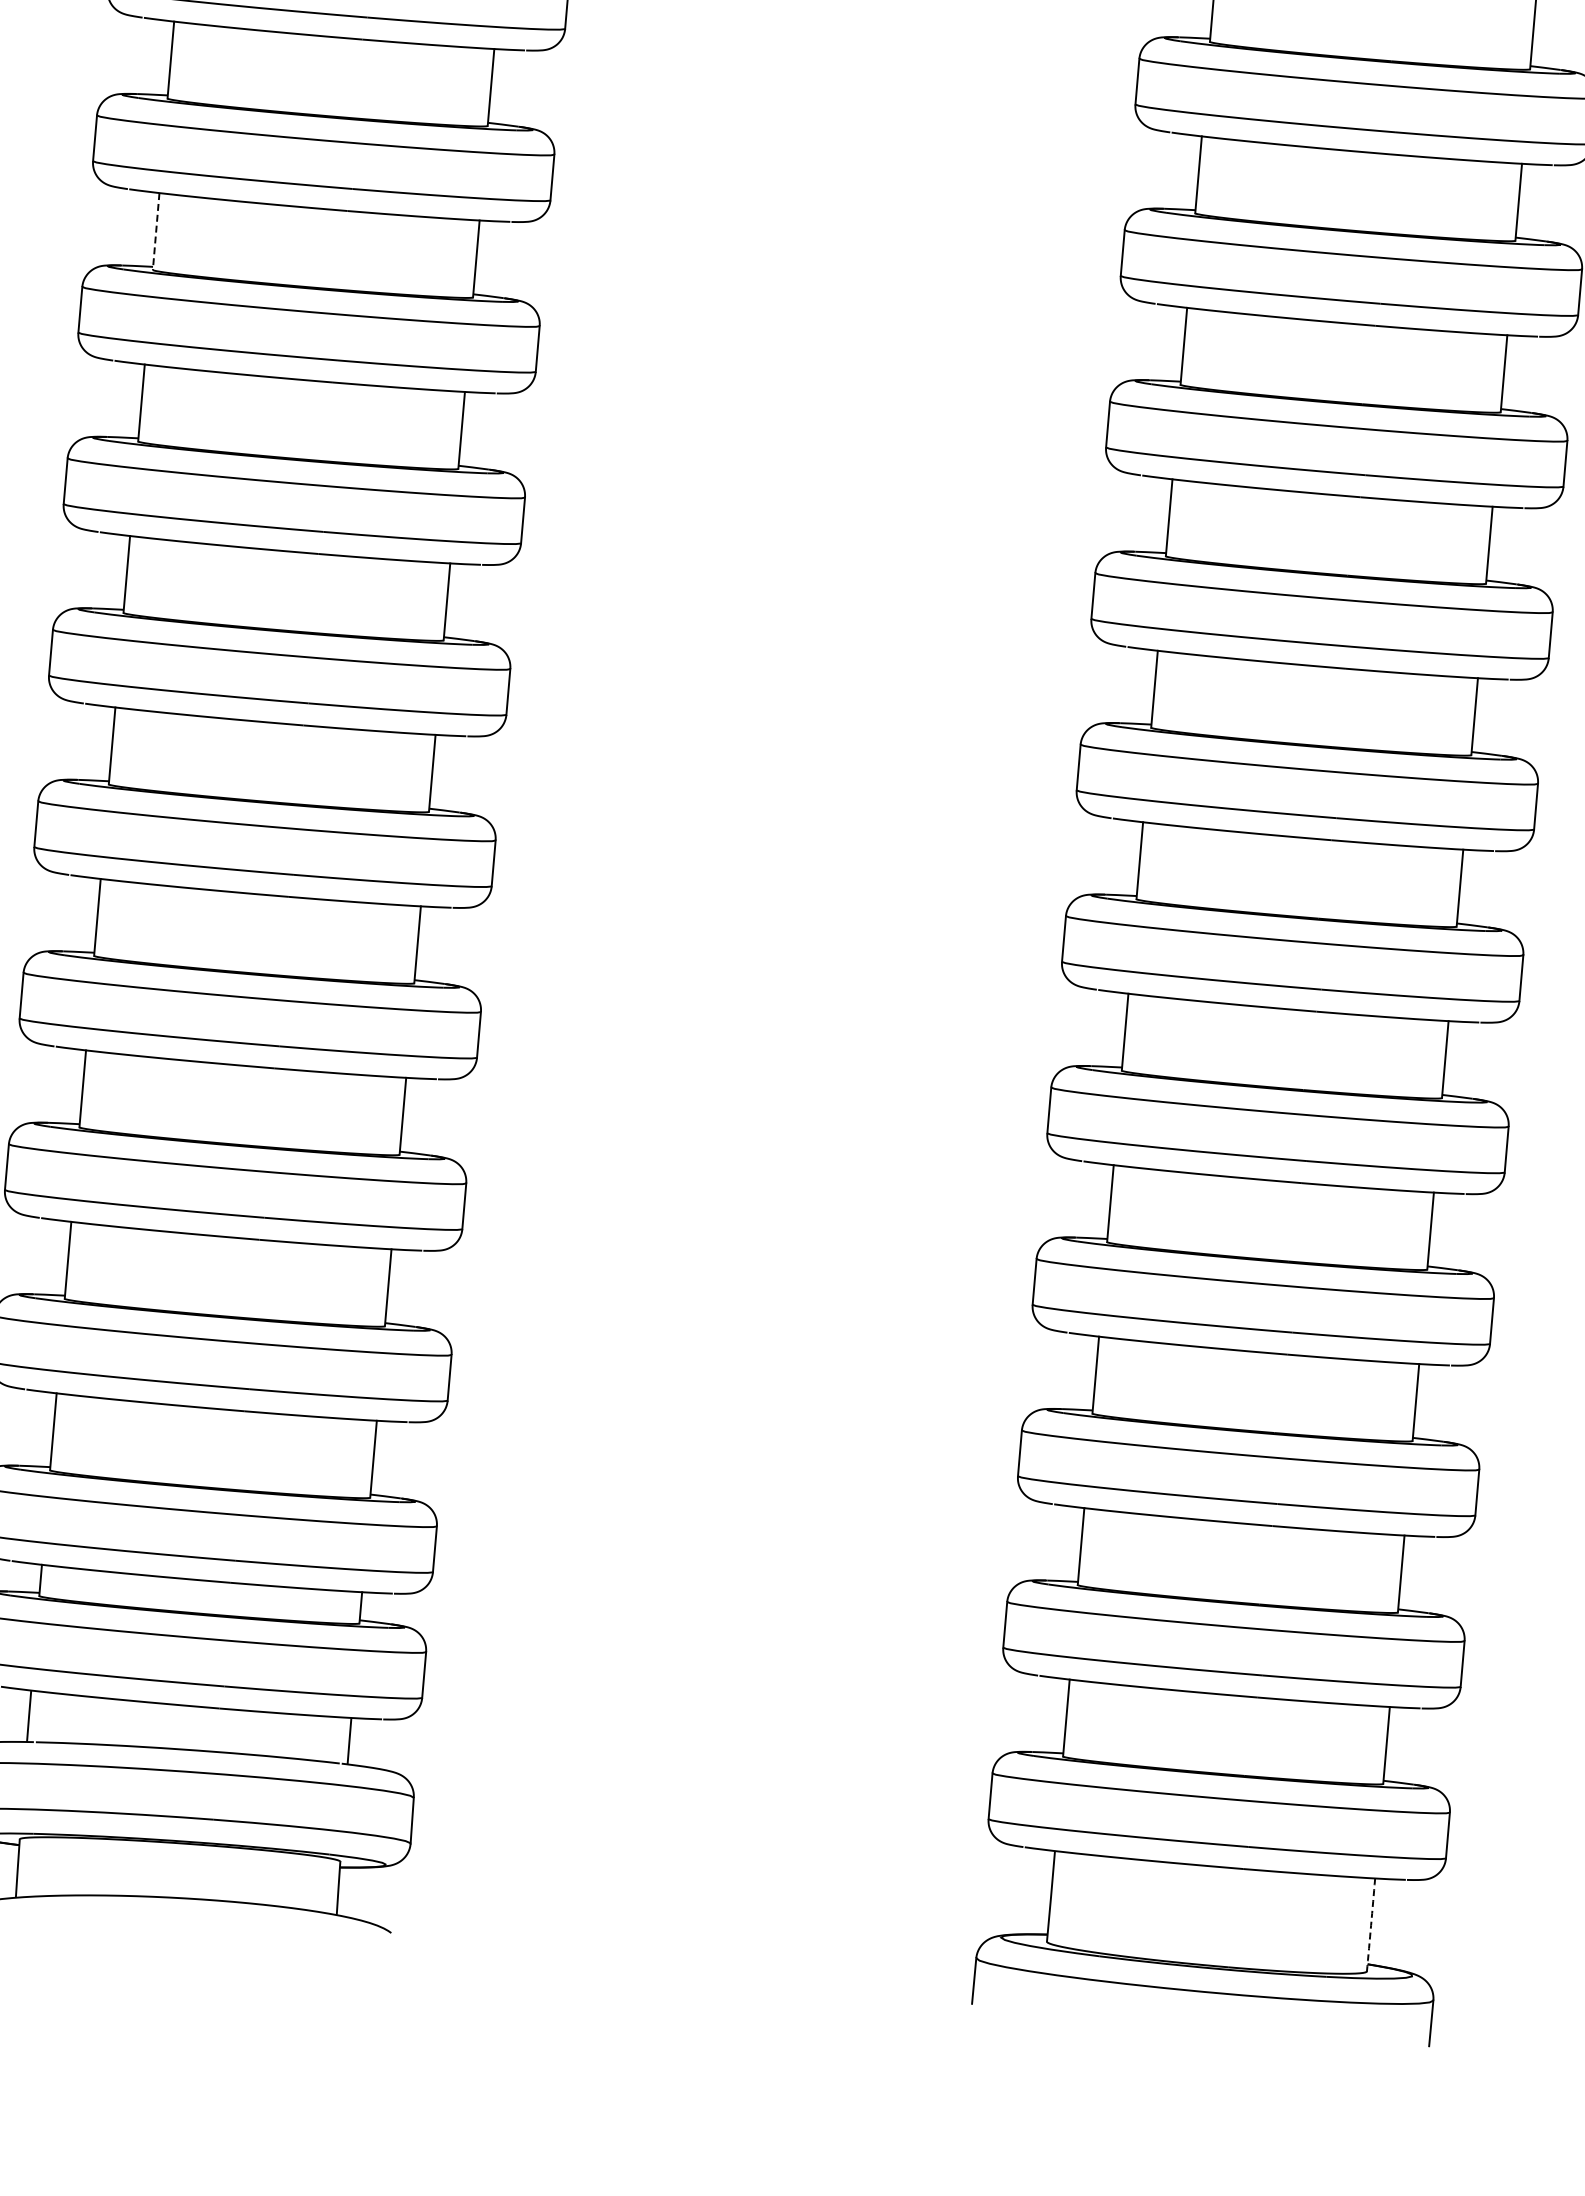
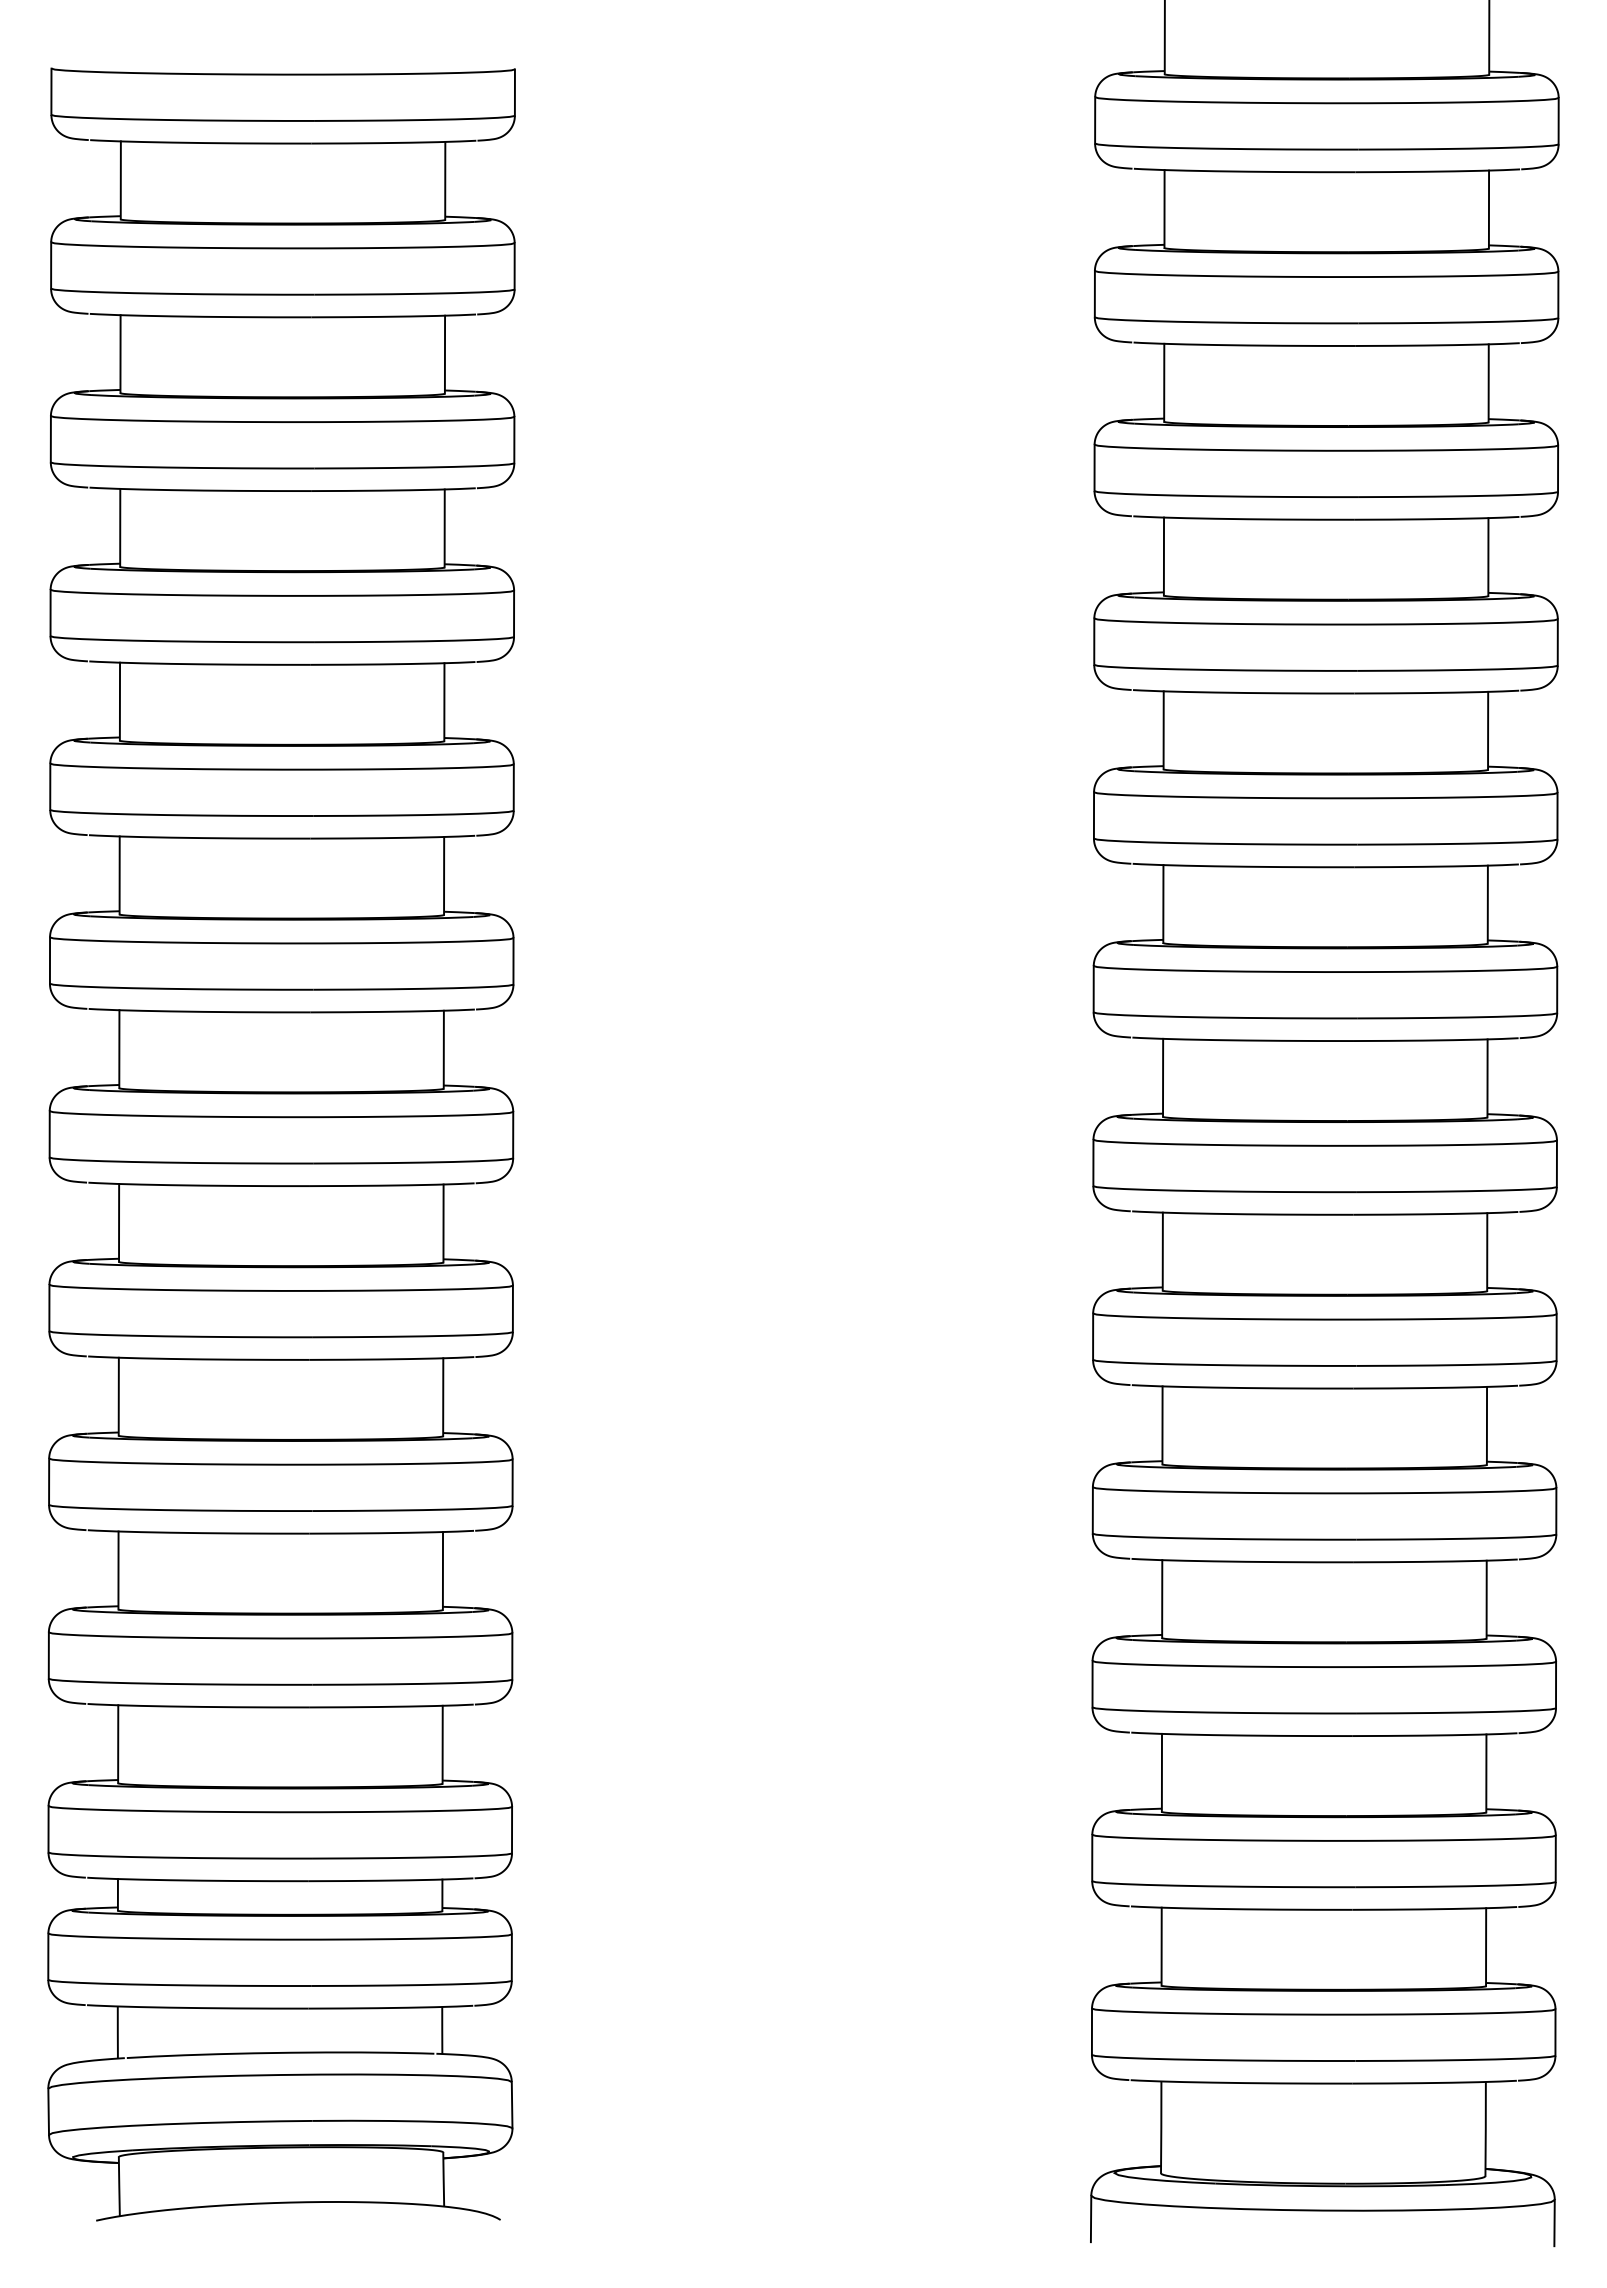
line: (156, 231) -> (120, 527), dashed -> solid
arc: (1370, 1925) -> (1485, 2129), dashed -> solid

